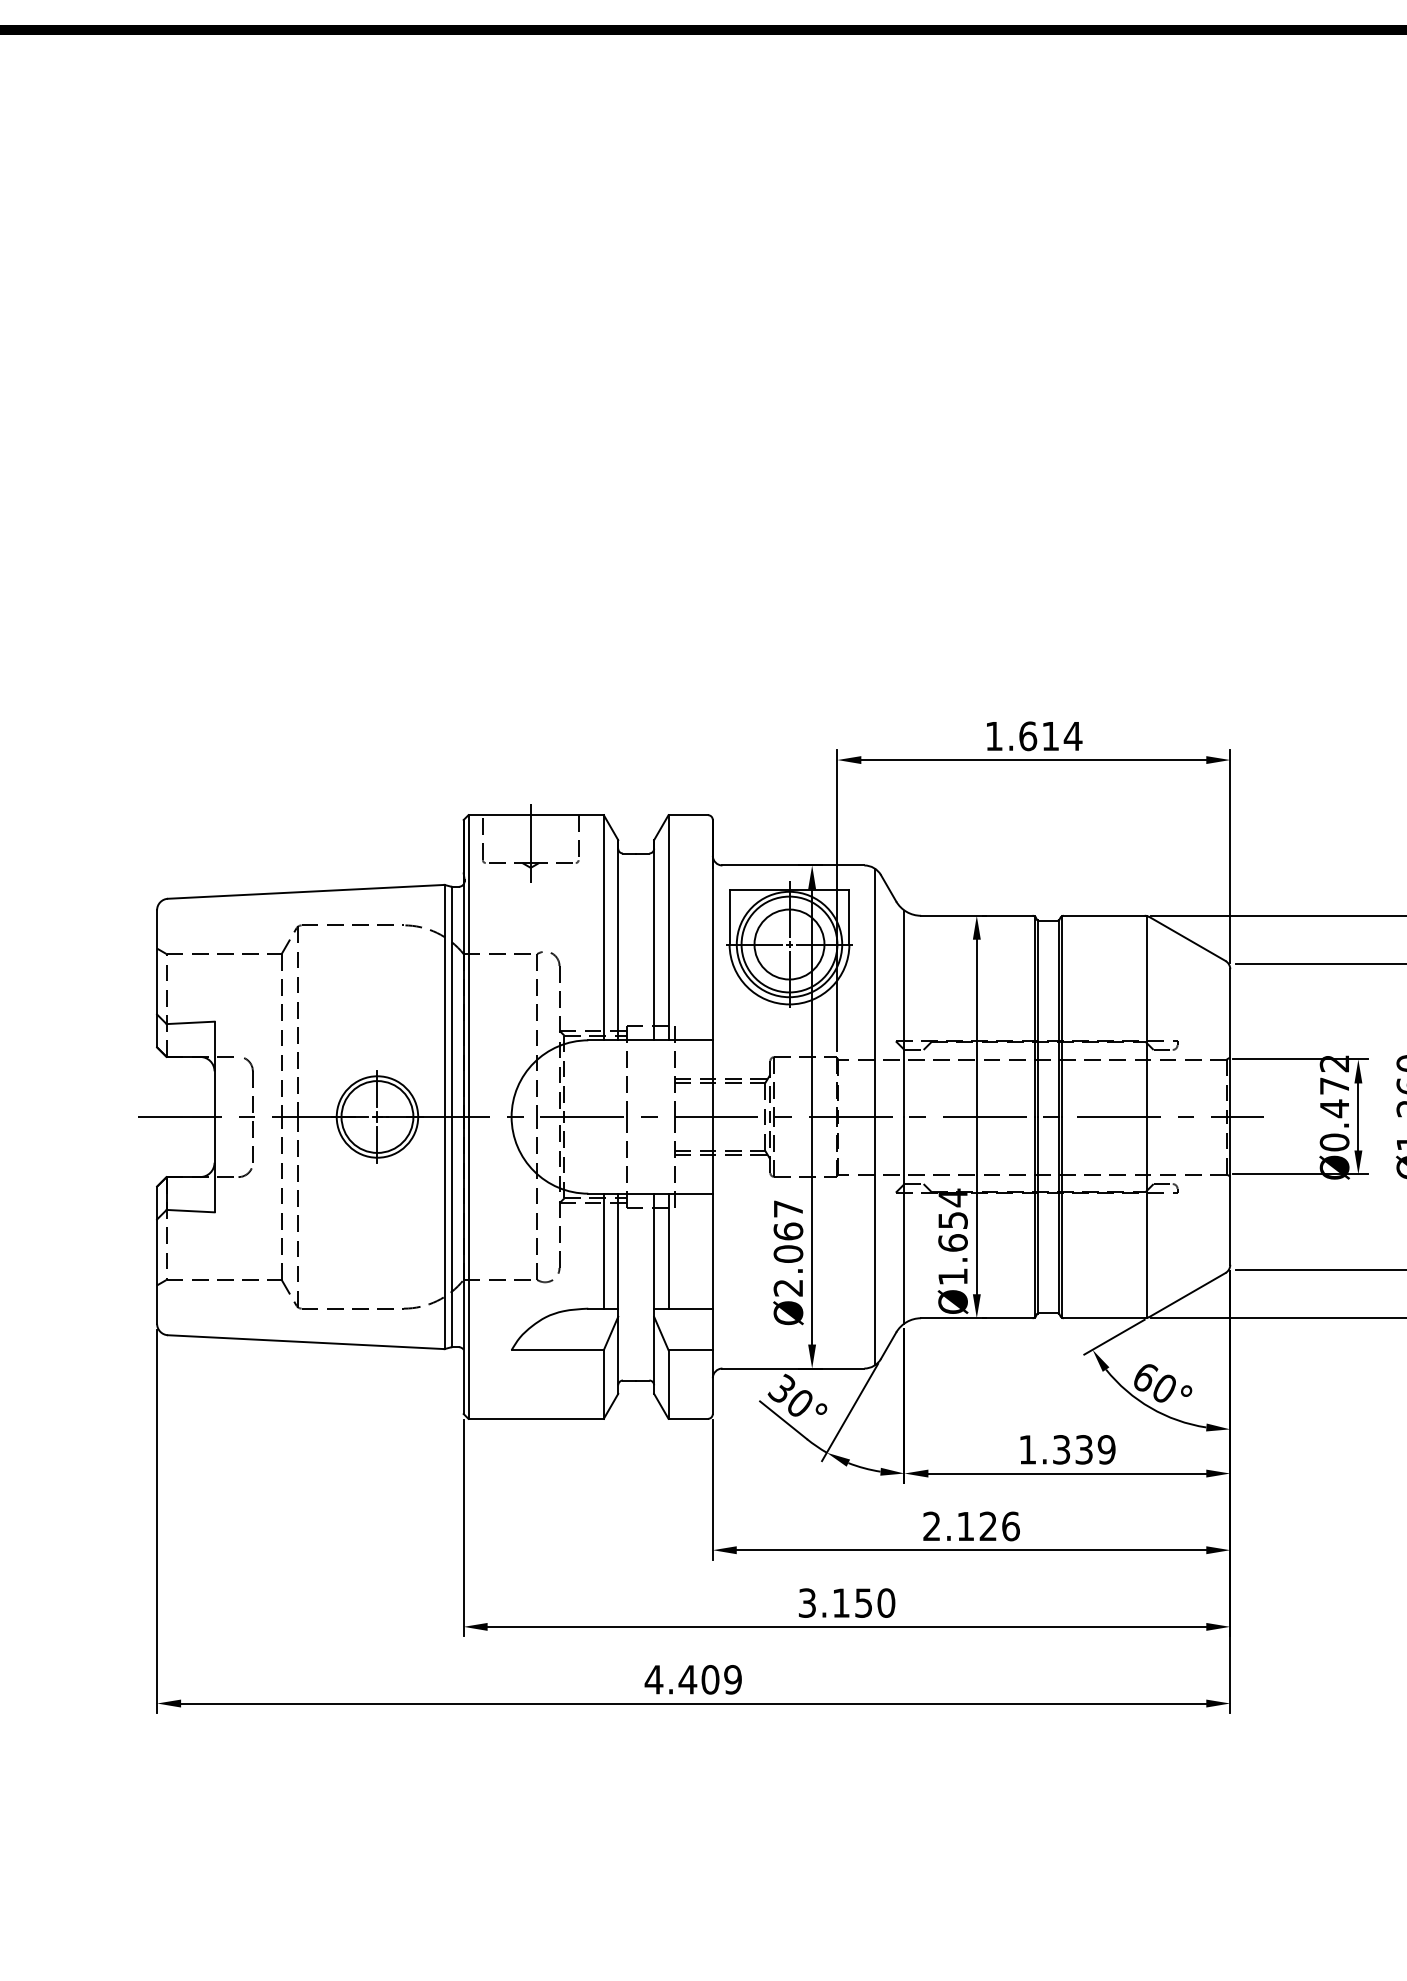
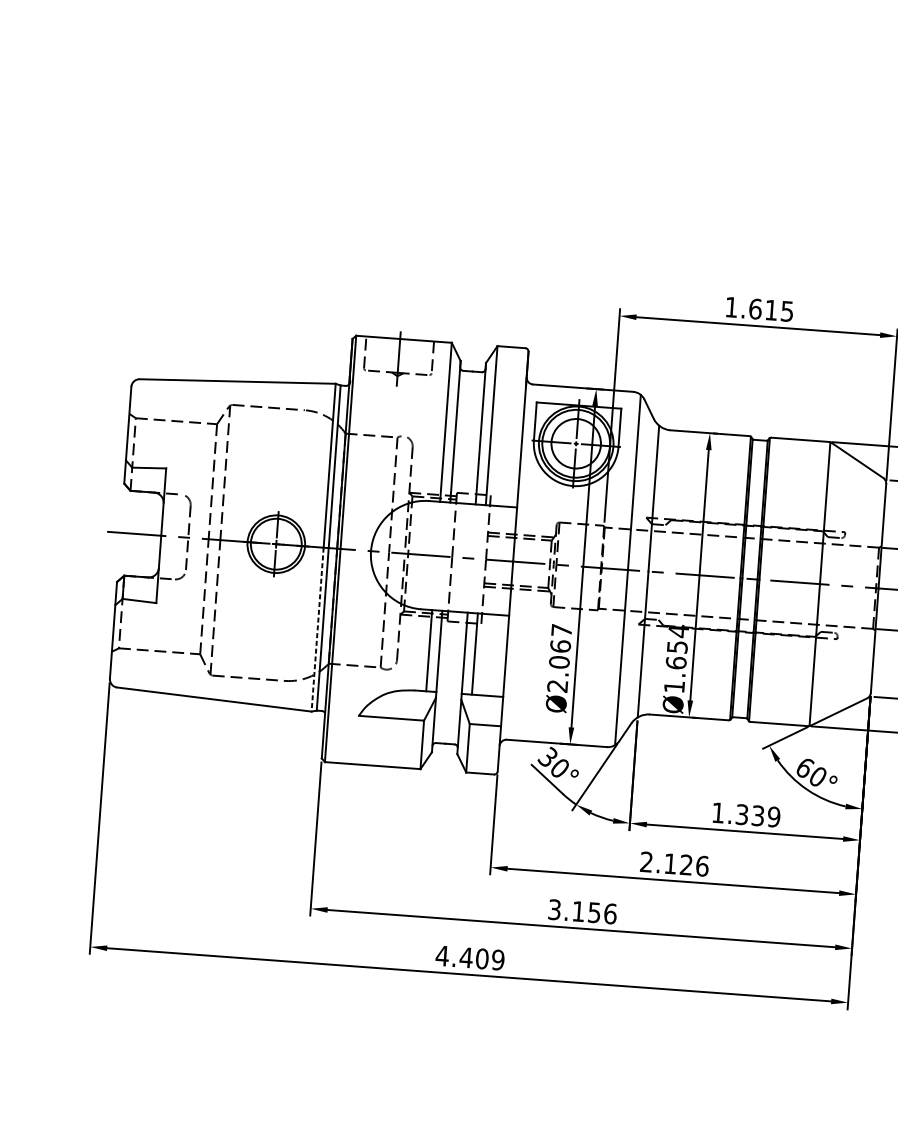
text: (1072, 736) -> (786, 311), 1.614 -> 1.615
line: (444, 1233) -> (317, 629), solid -> dashed
text: (886, 1602) -> (610, 913), 3.150 -> 3.156

